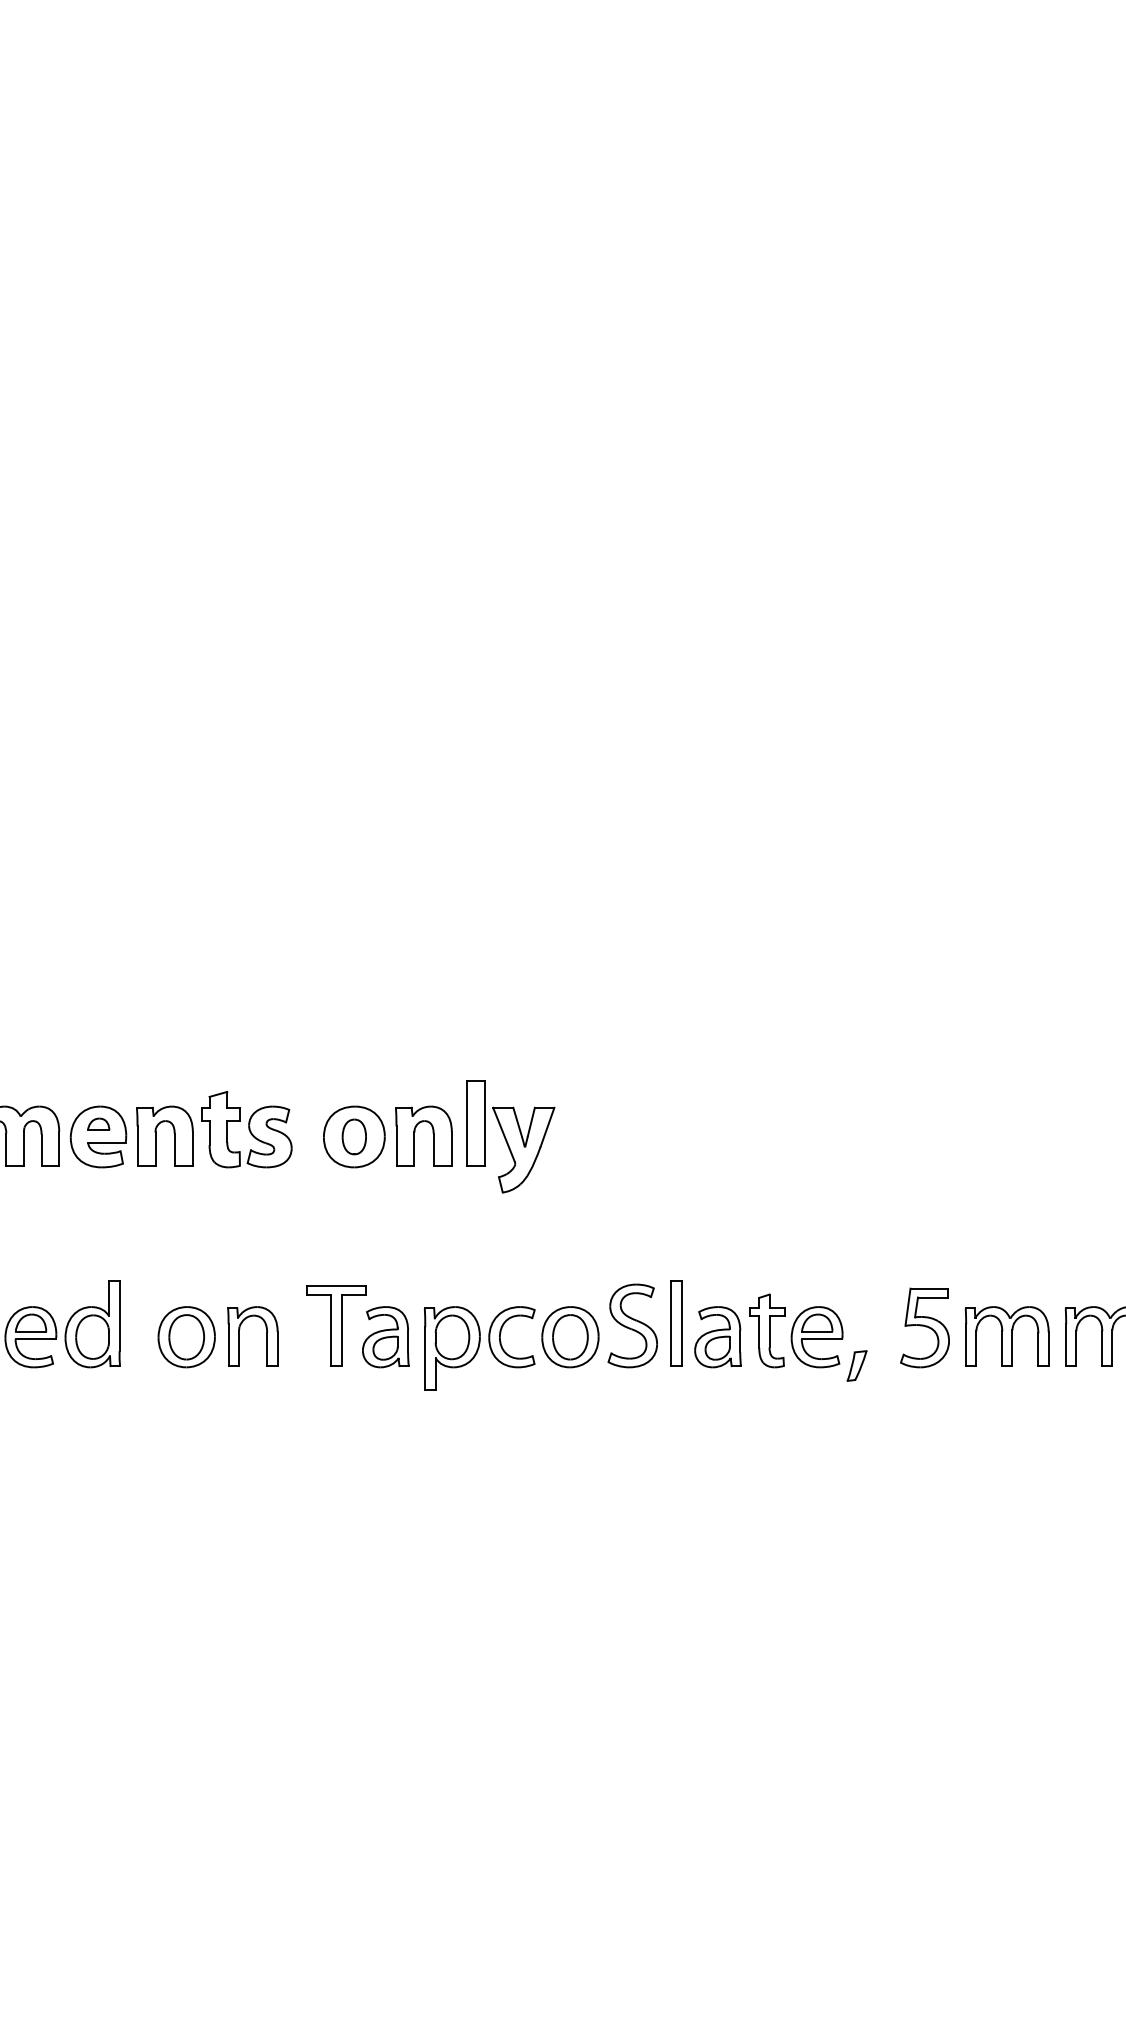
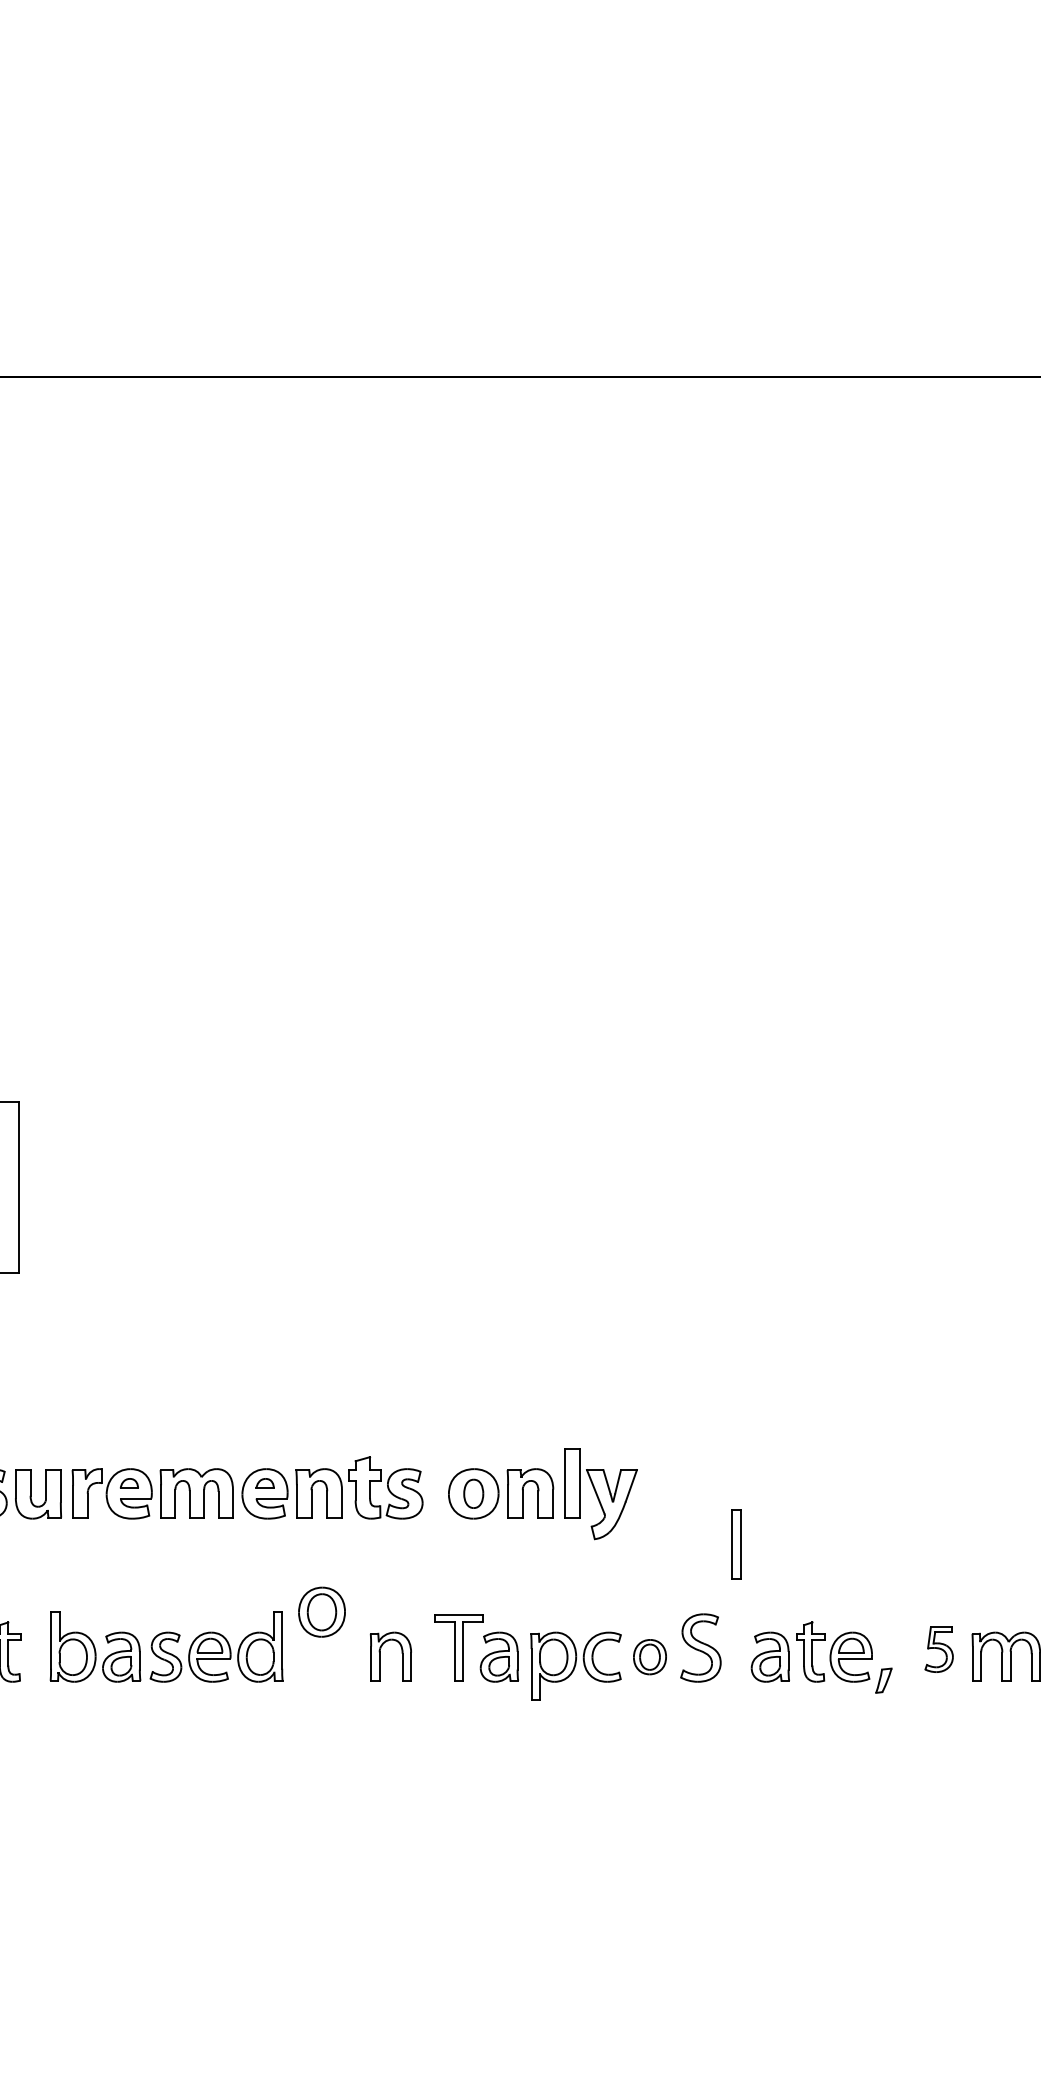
part: (676, 1324) -> (736, 1544), moved
part: (924, 1327) -> (938, 1649), size x0.7
part: (186, 1336) -> (321, 1611), moved
part: (569, 1336) -> (649, 1656), size x0.7

